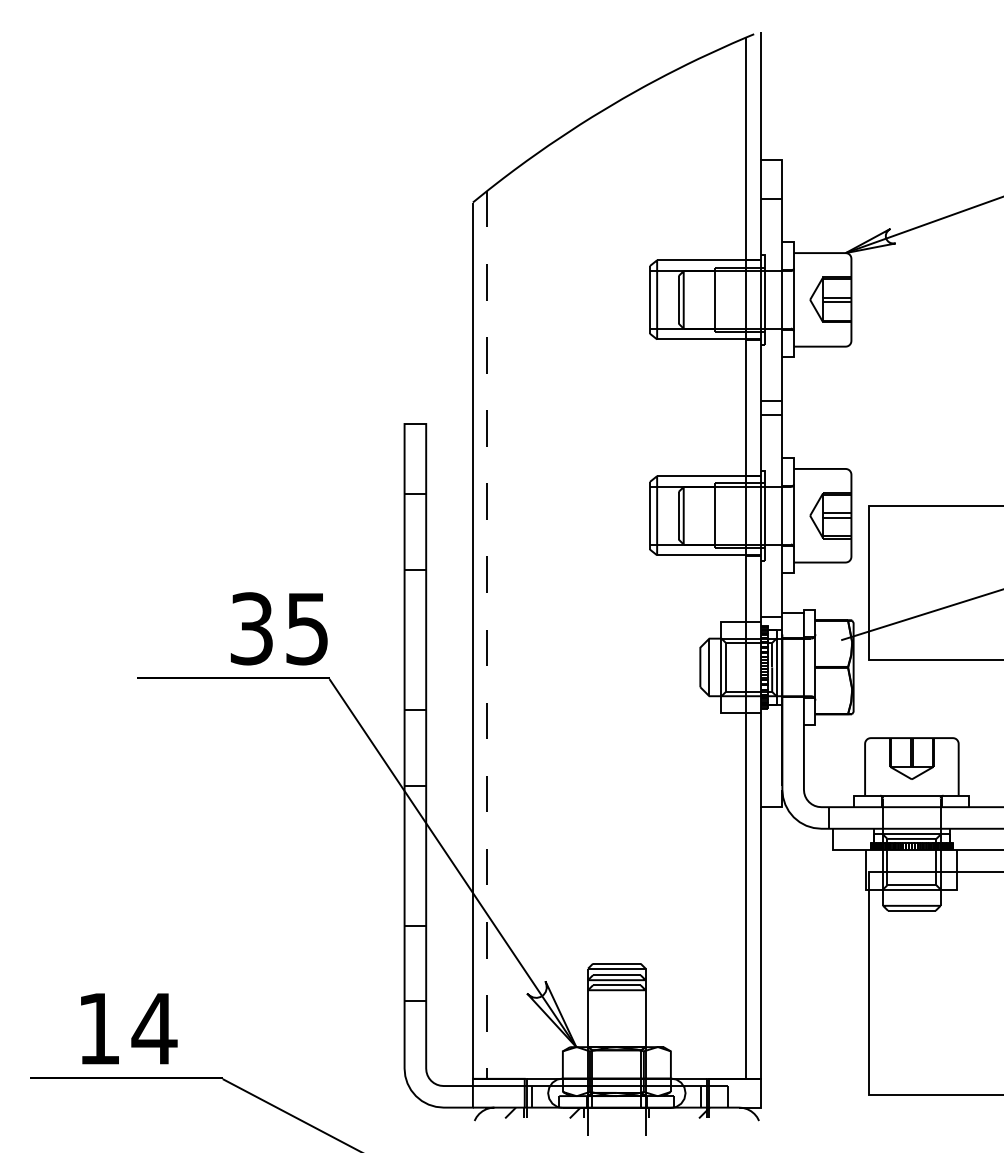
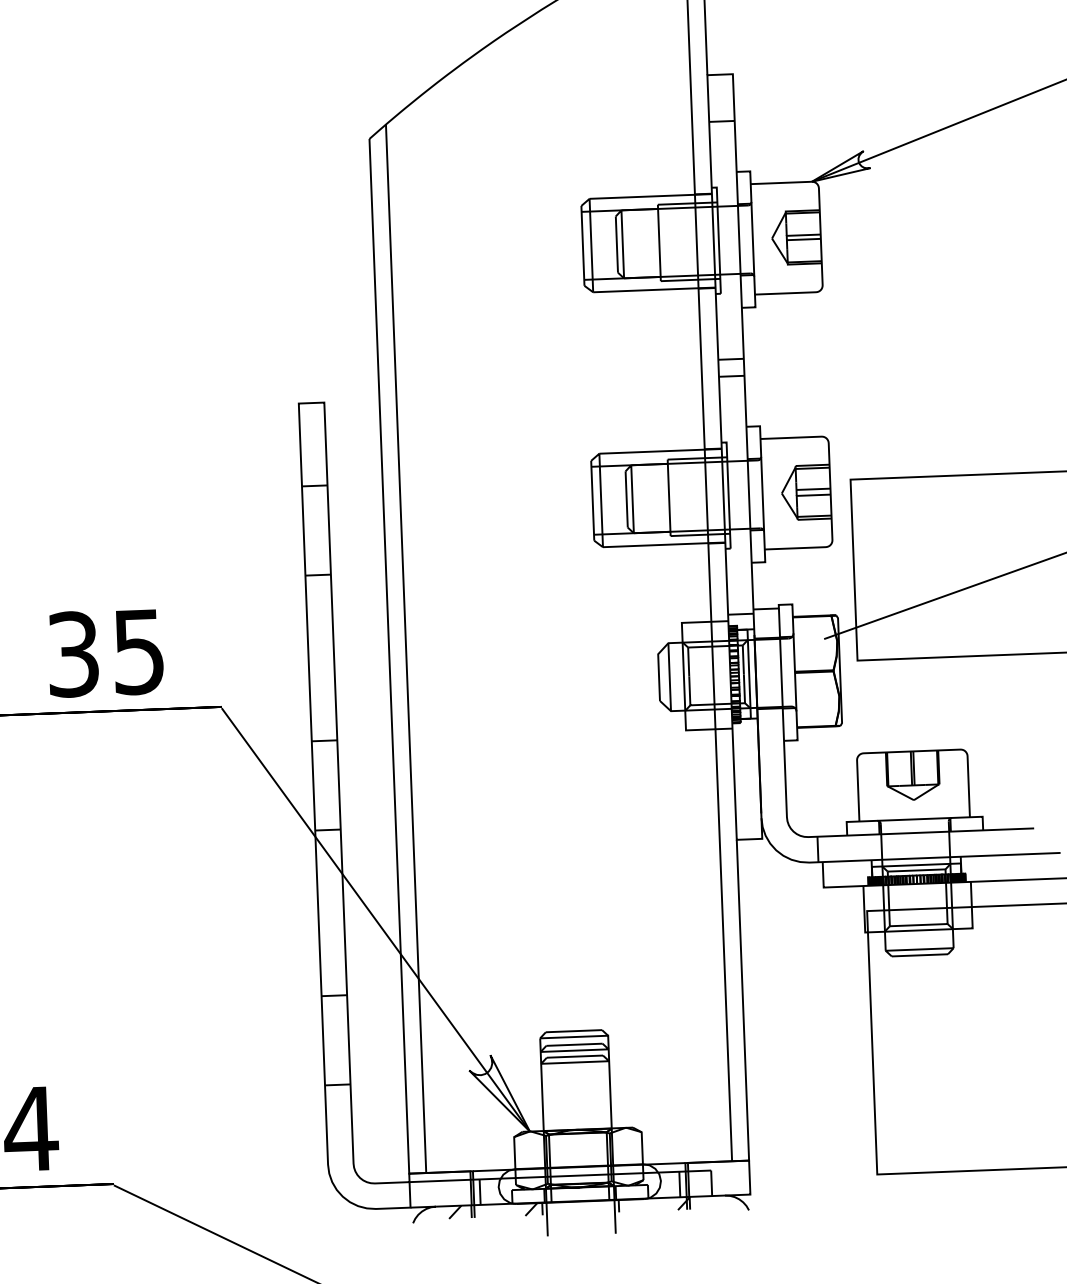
text: (278, 628) -> (104, 652), moved
line: (487, 634) -> (406, 648), dashed -> solid

